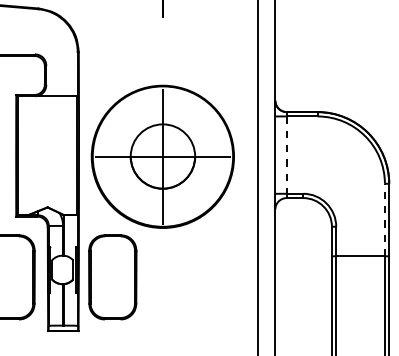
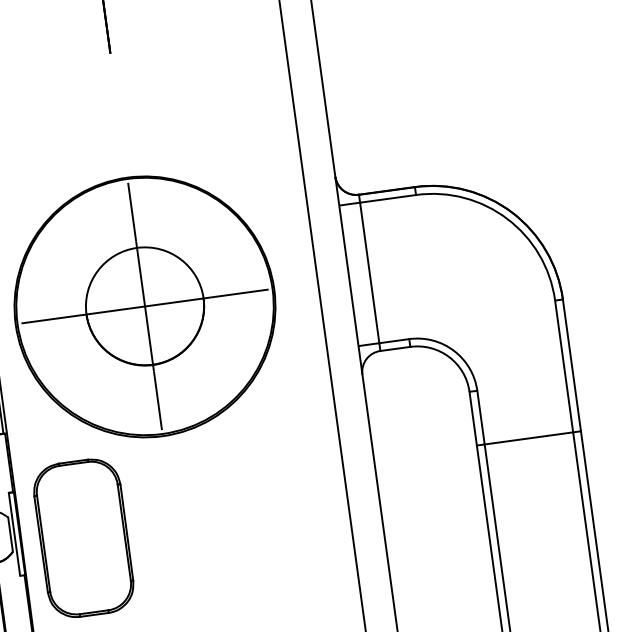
line: (286, 155) -> (369, 273), dashed -> solid
line: (384, 219) -> (563, 365), dashed -> solid

